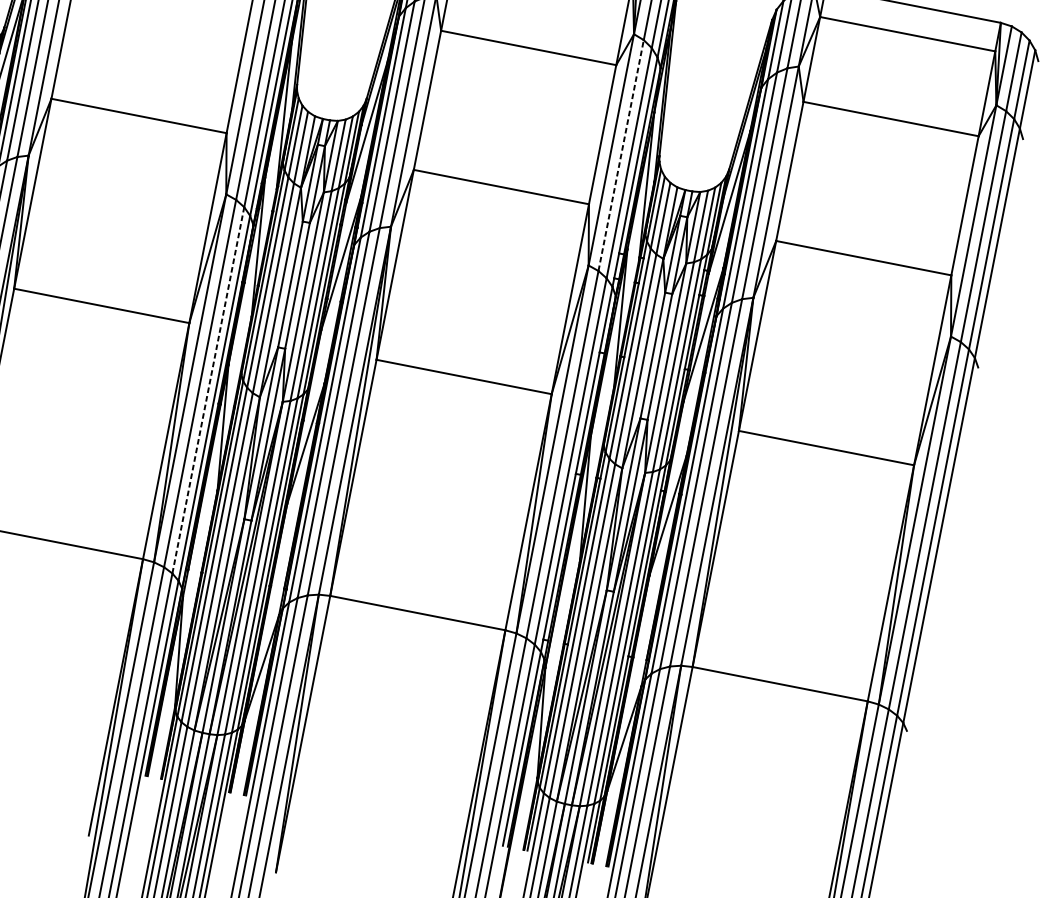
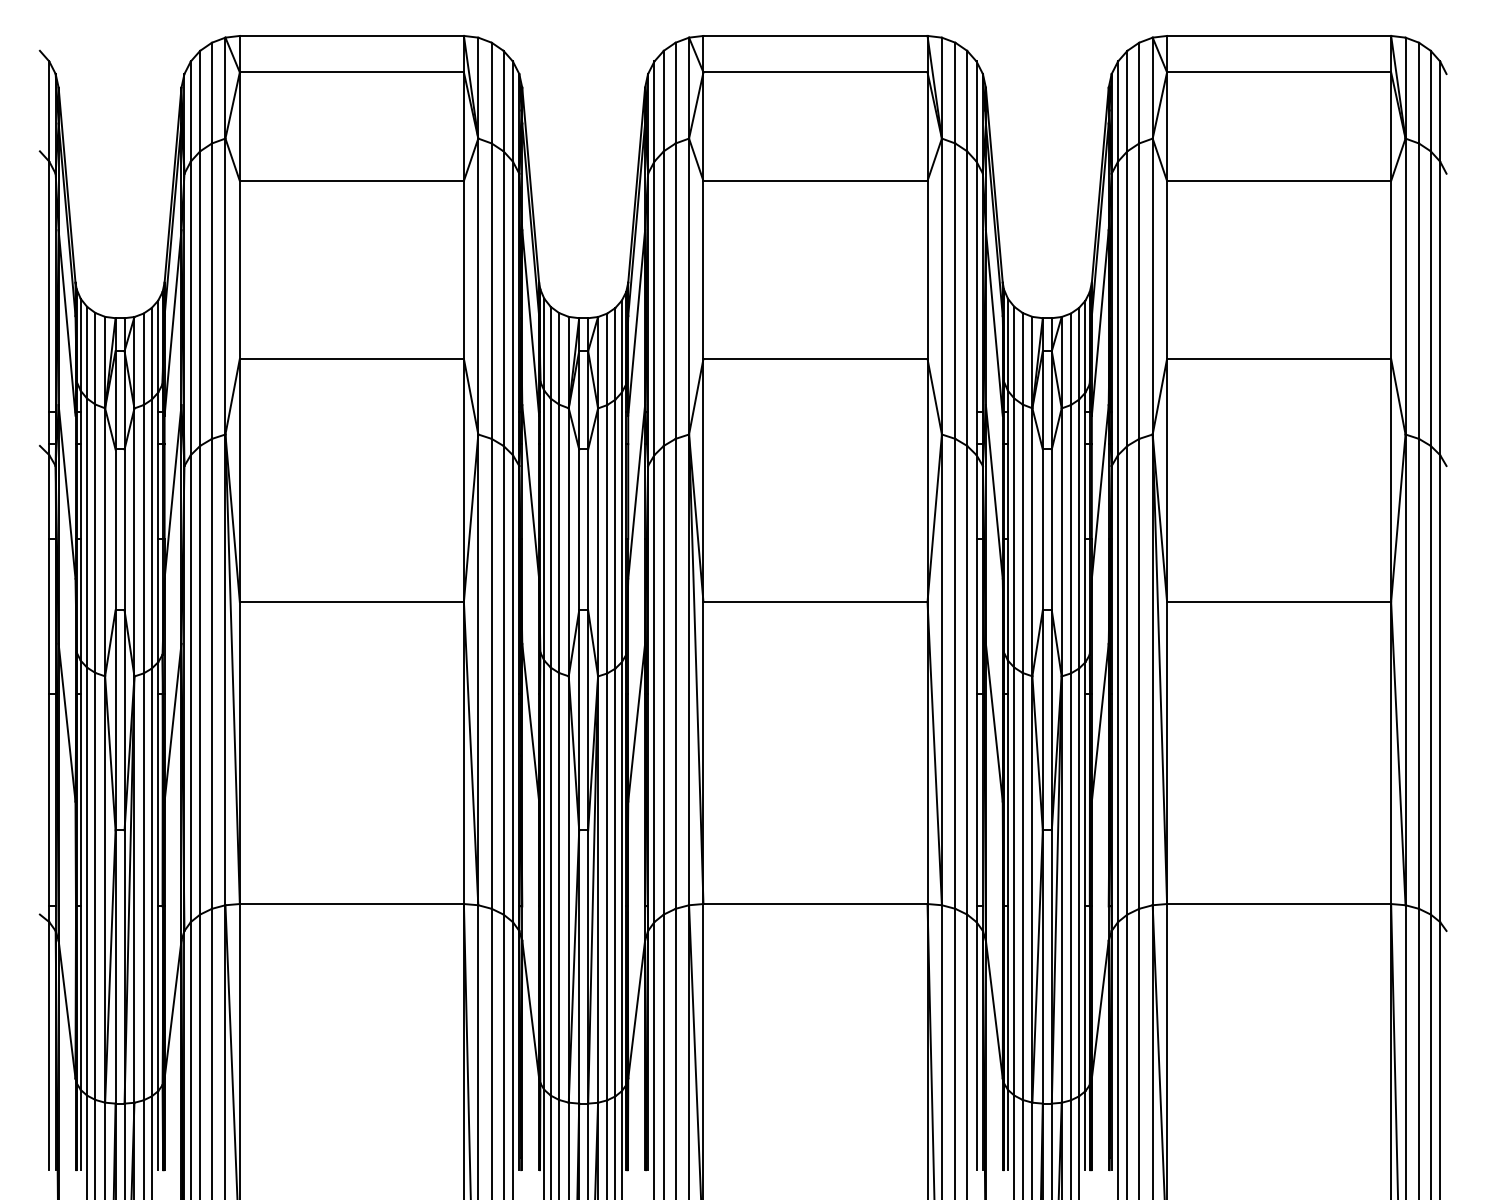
line: (621, 155) -> (955, 291), dashed -> solid
line: (208, 389) -> (503, 679), dashed -> solid

